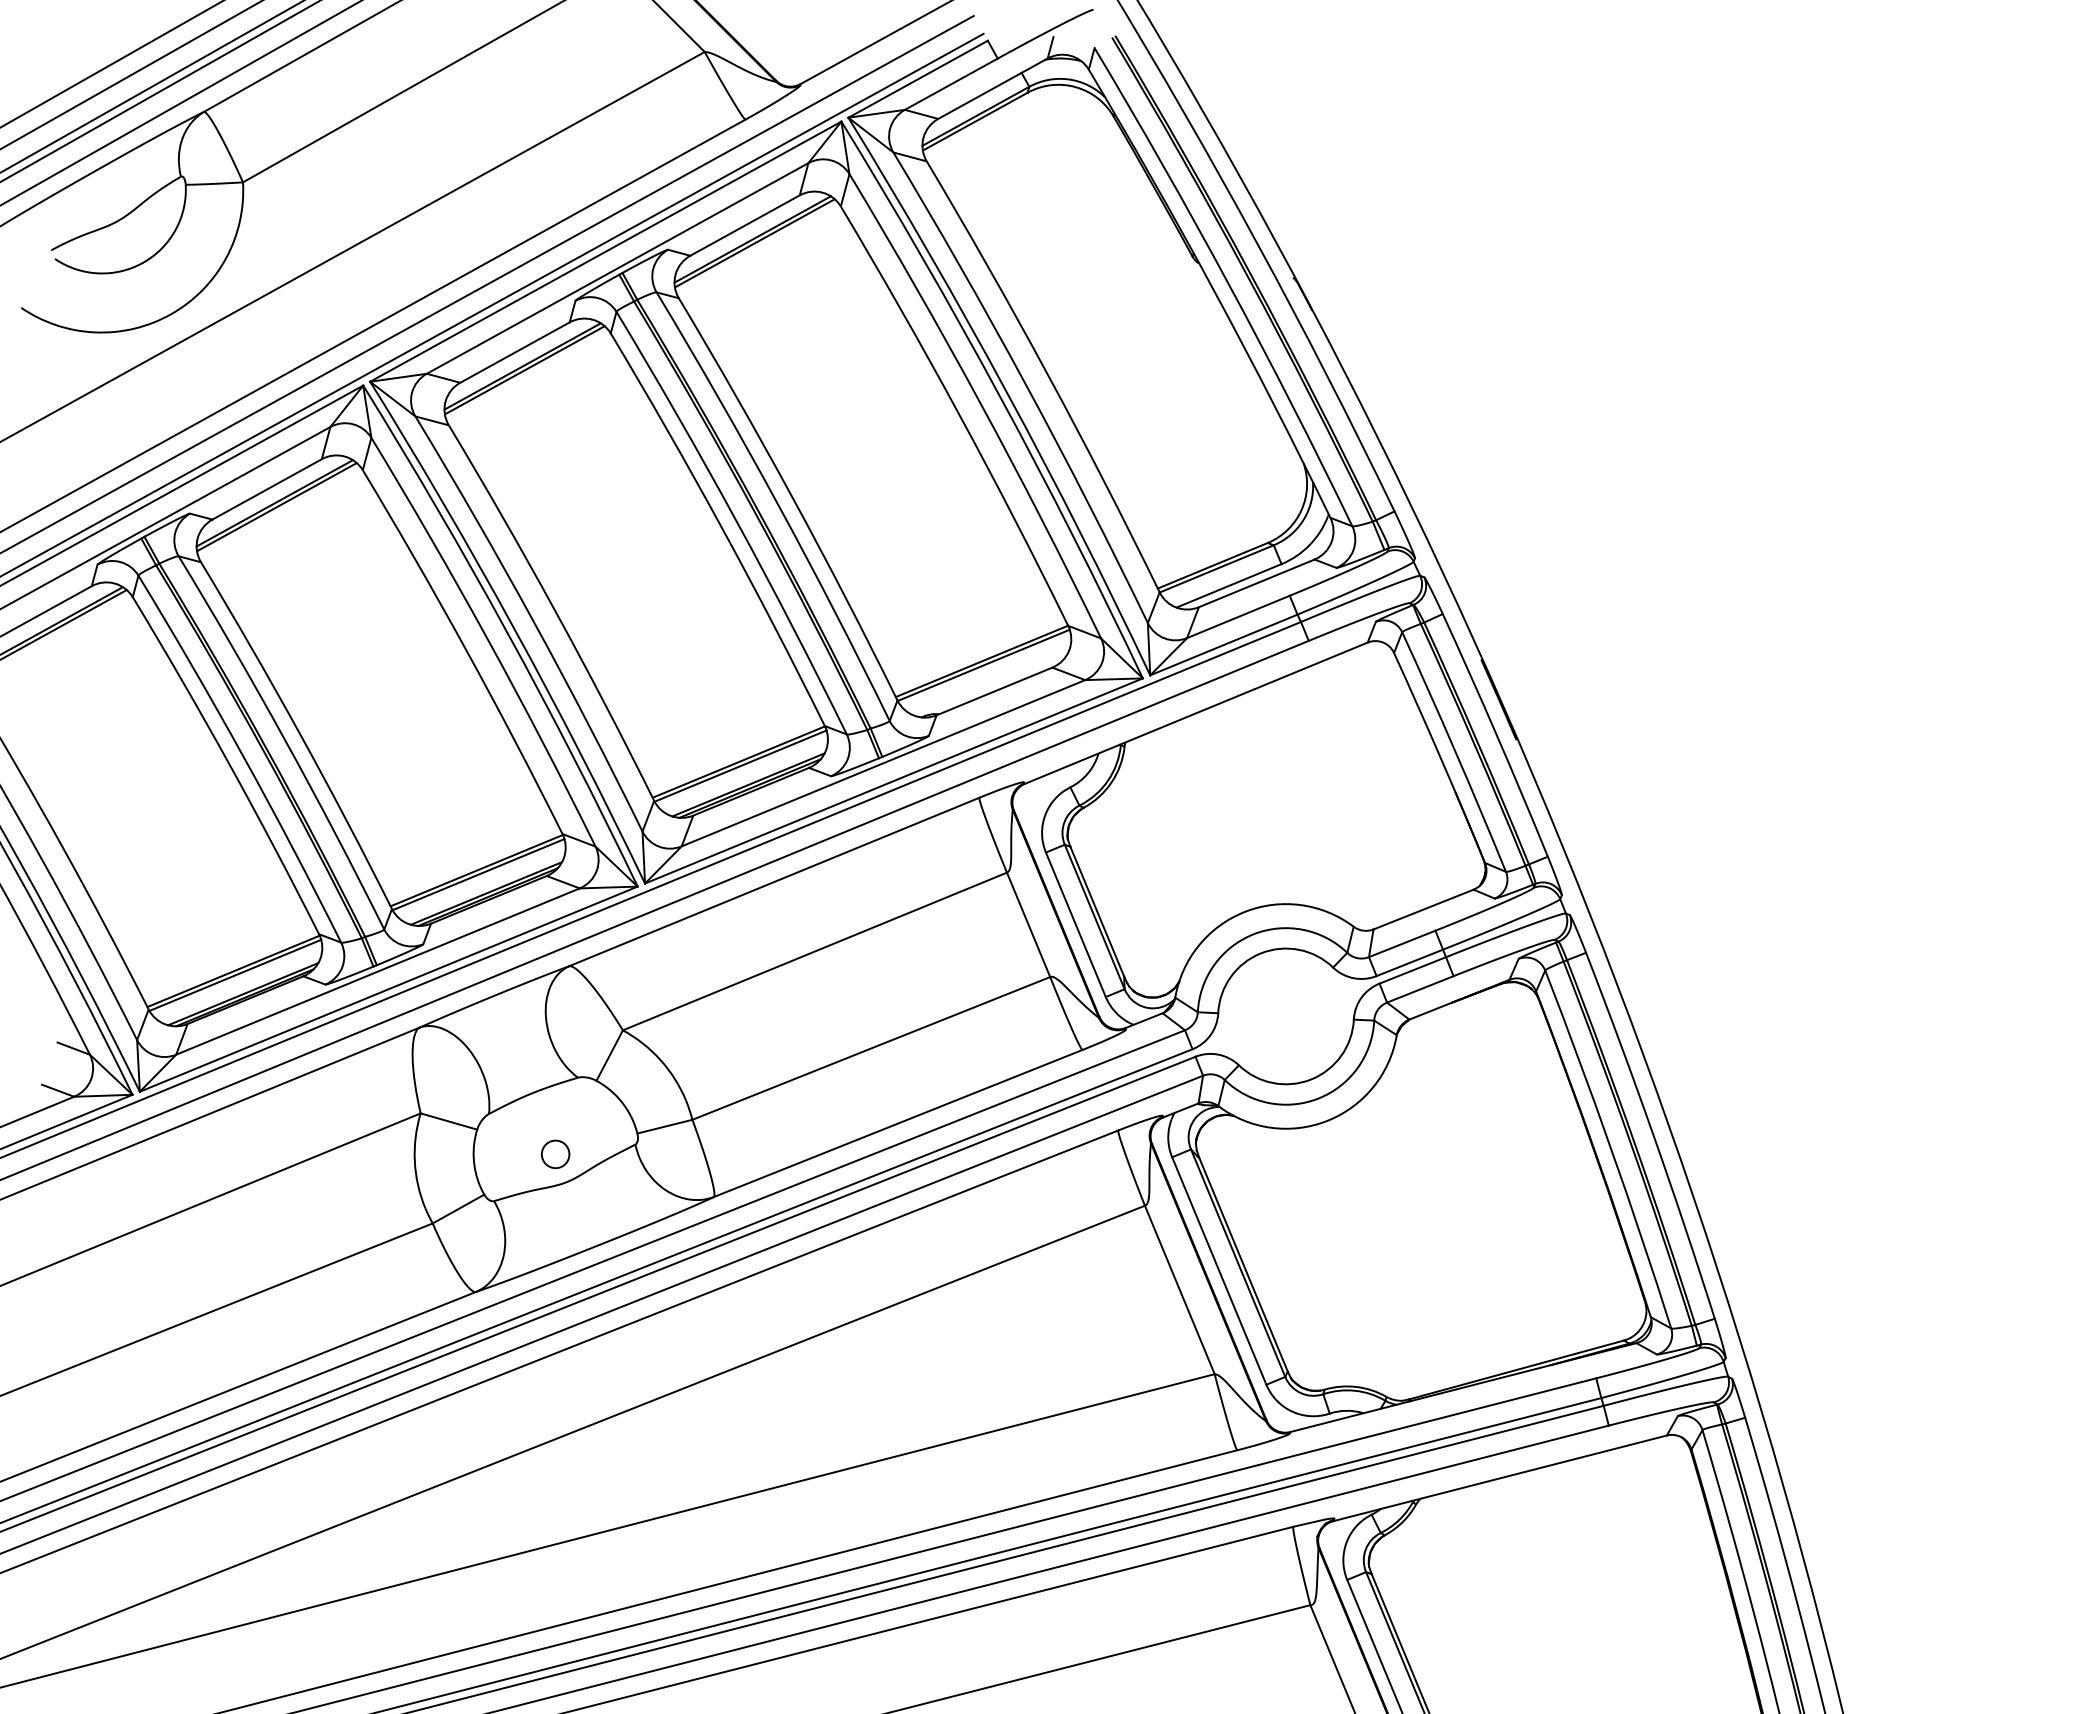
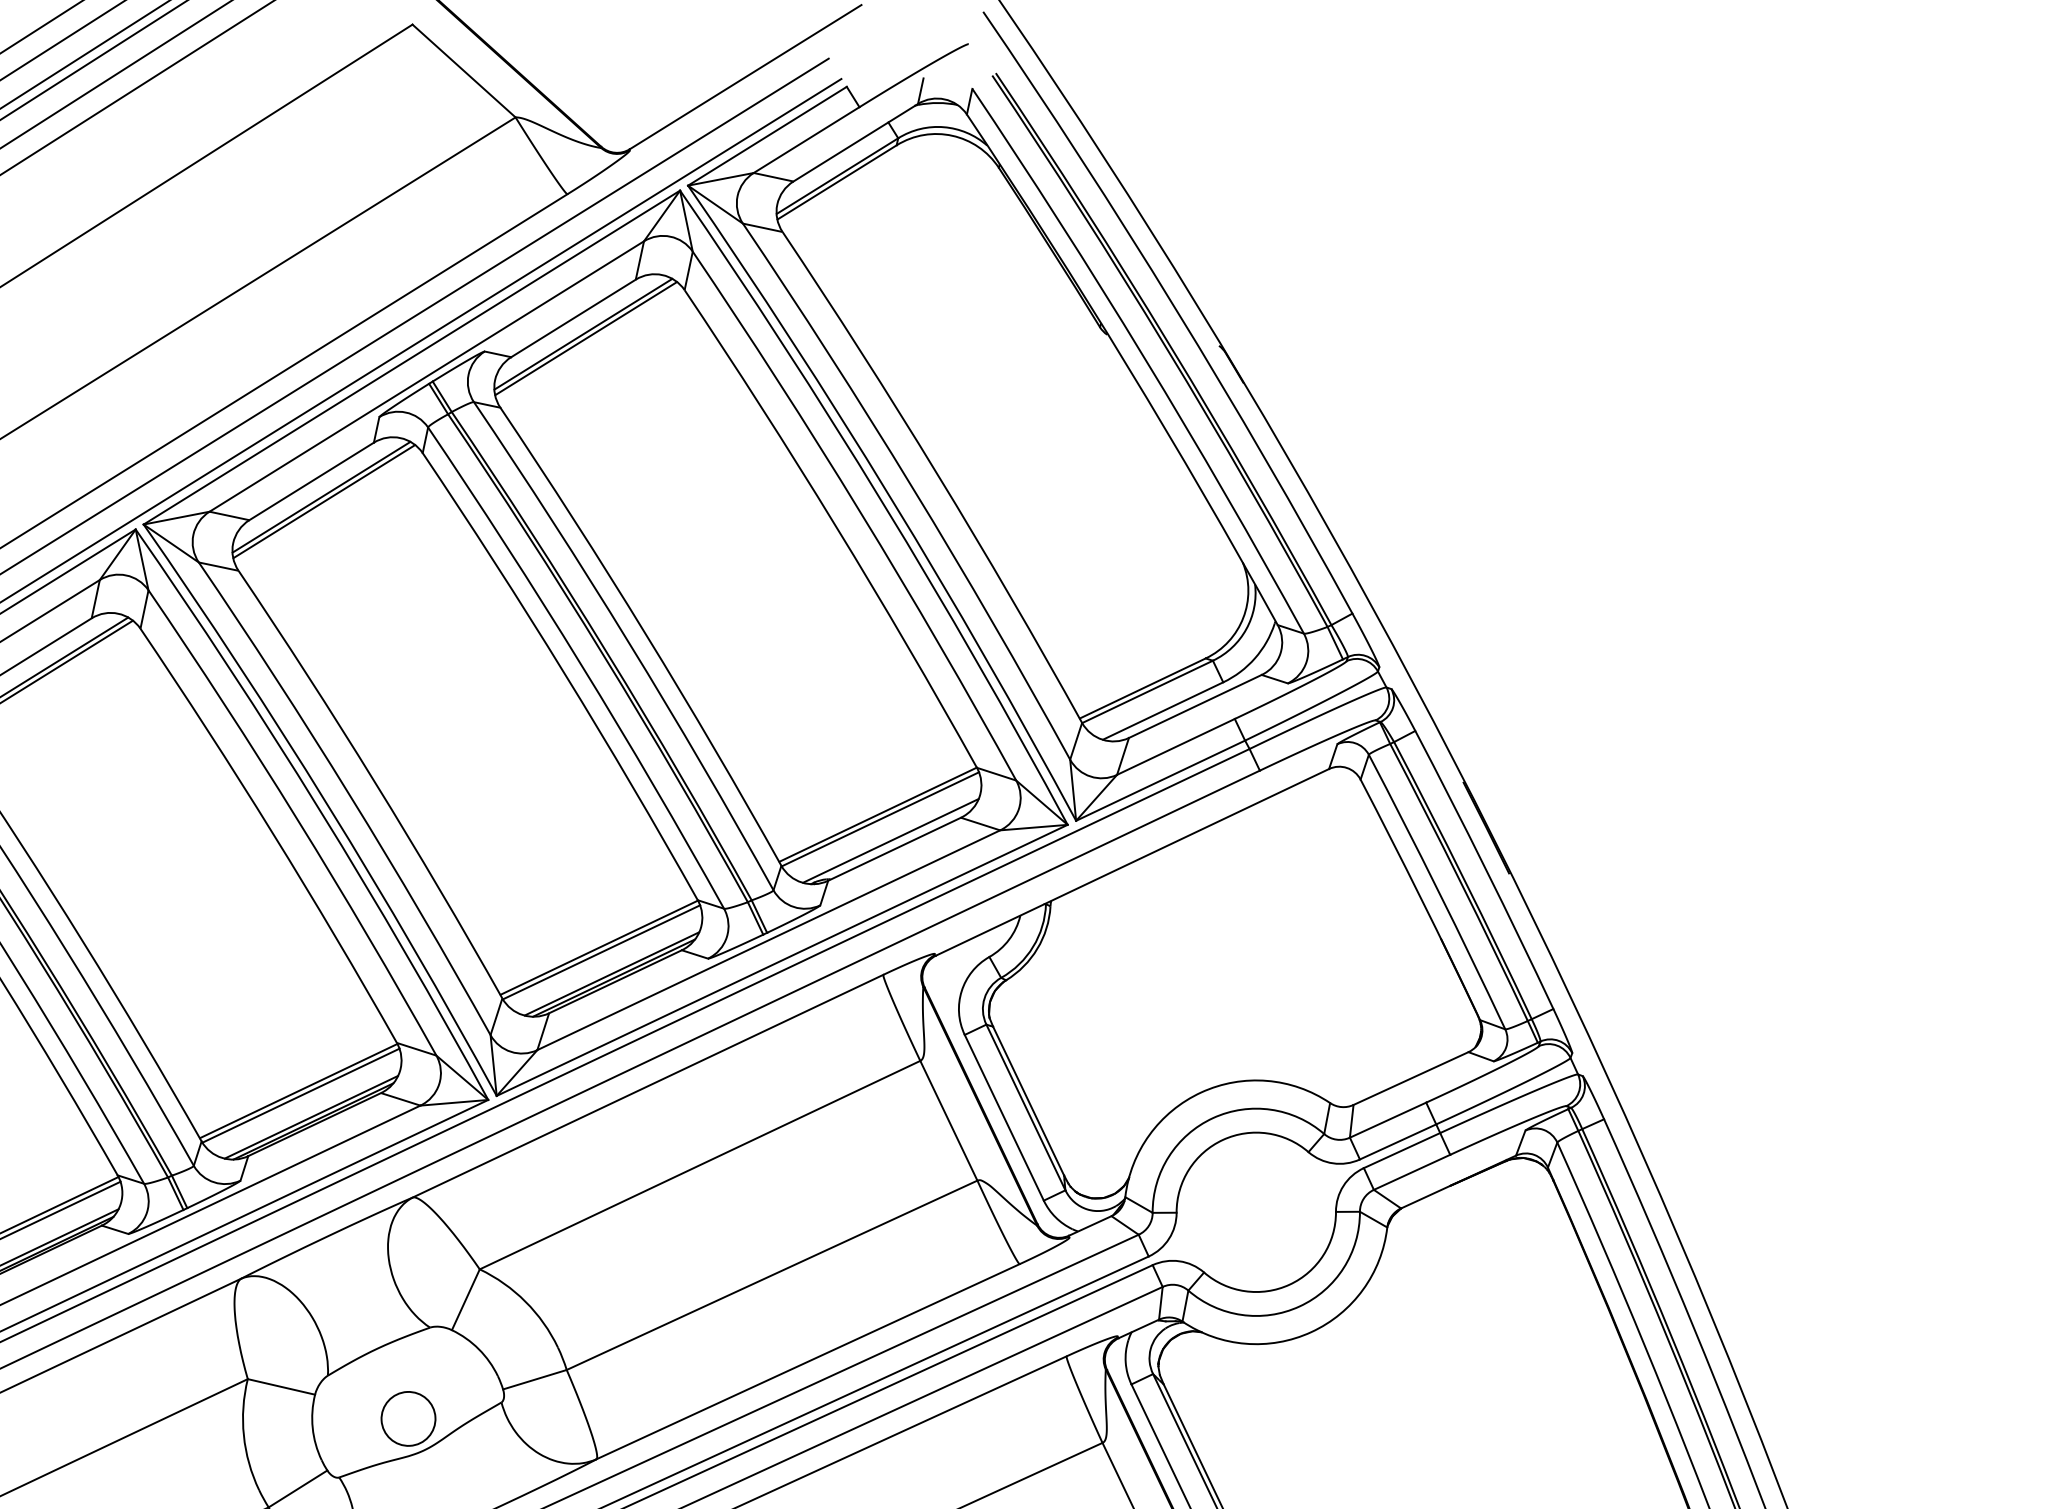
line: (991, 683) -> (890, 840), added
circle: (555, 1154) -> (408, 1419), size x1.67

